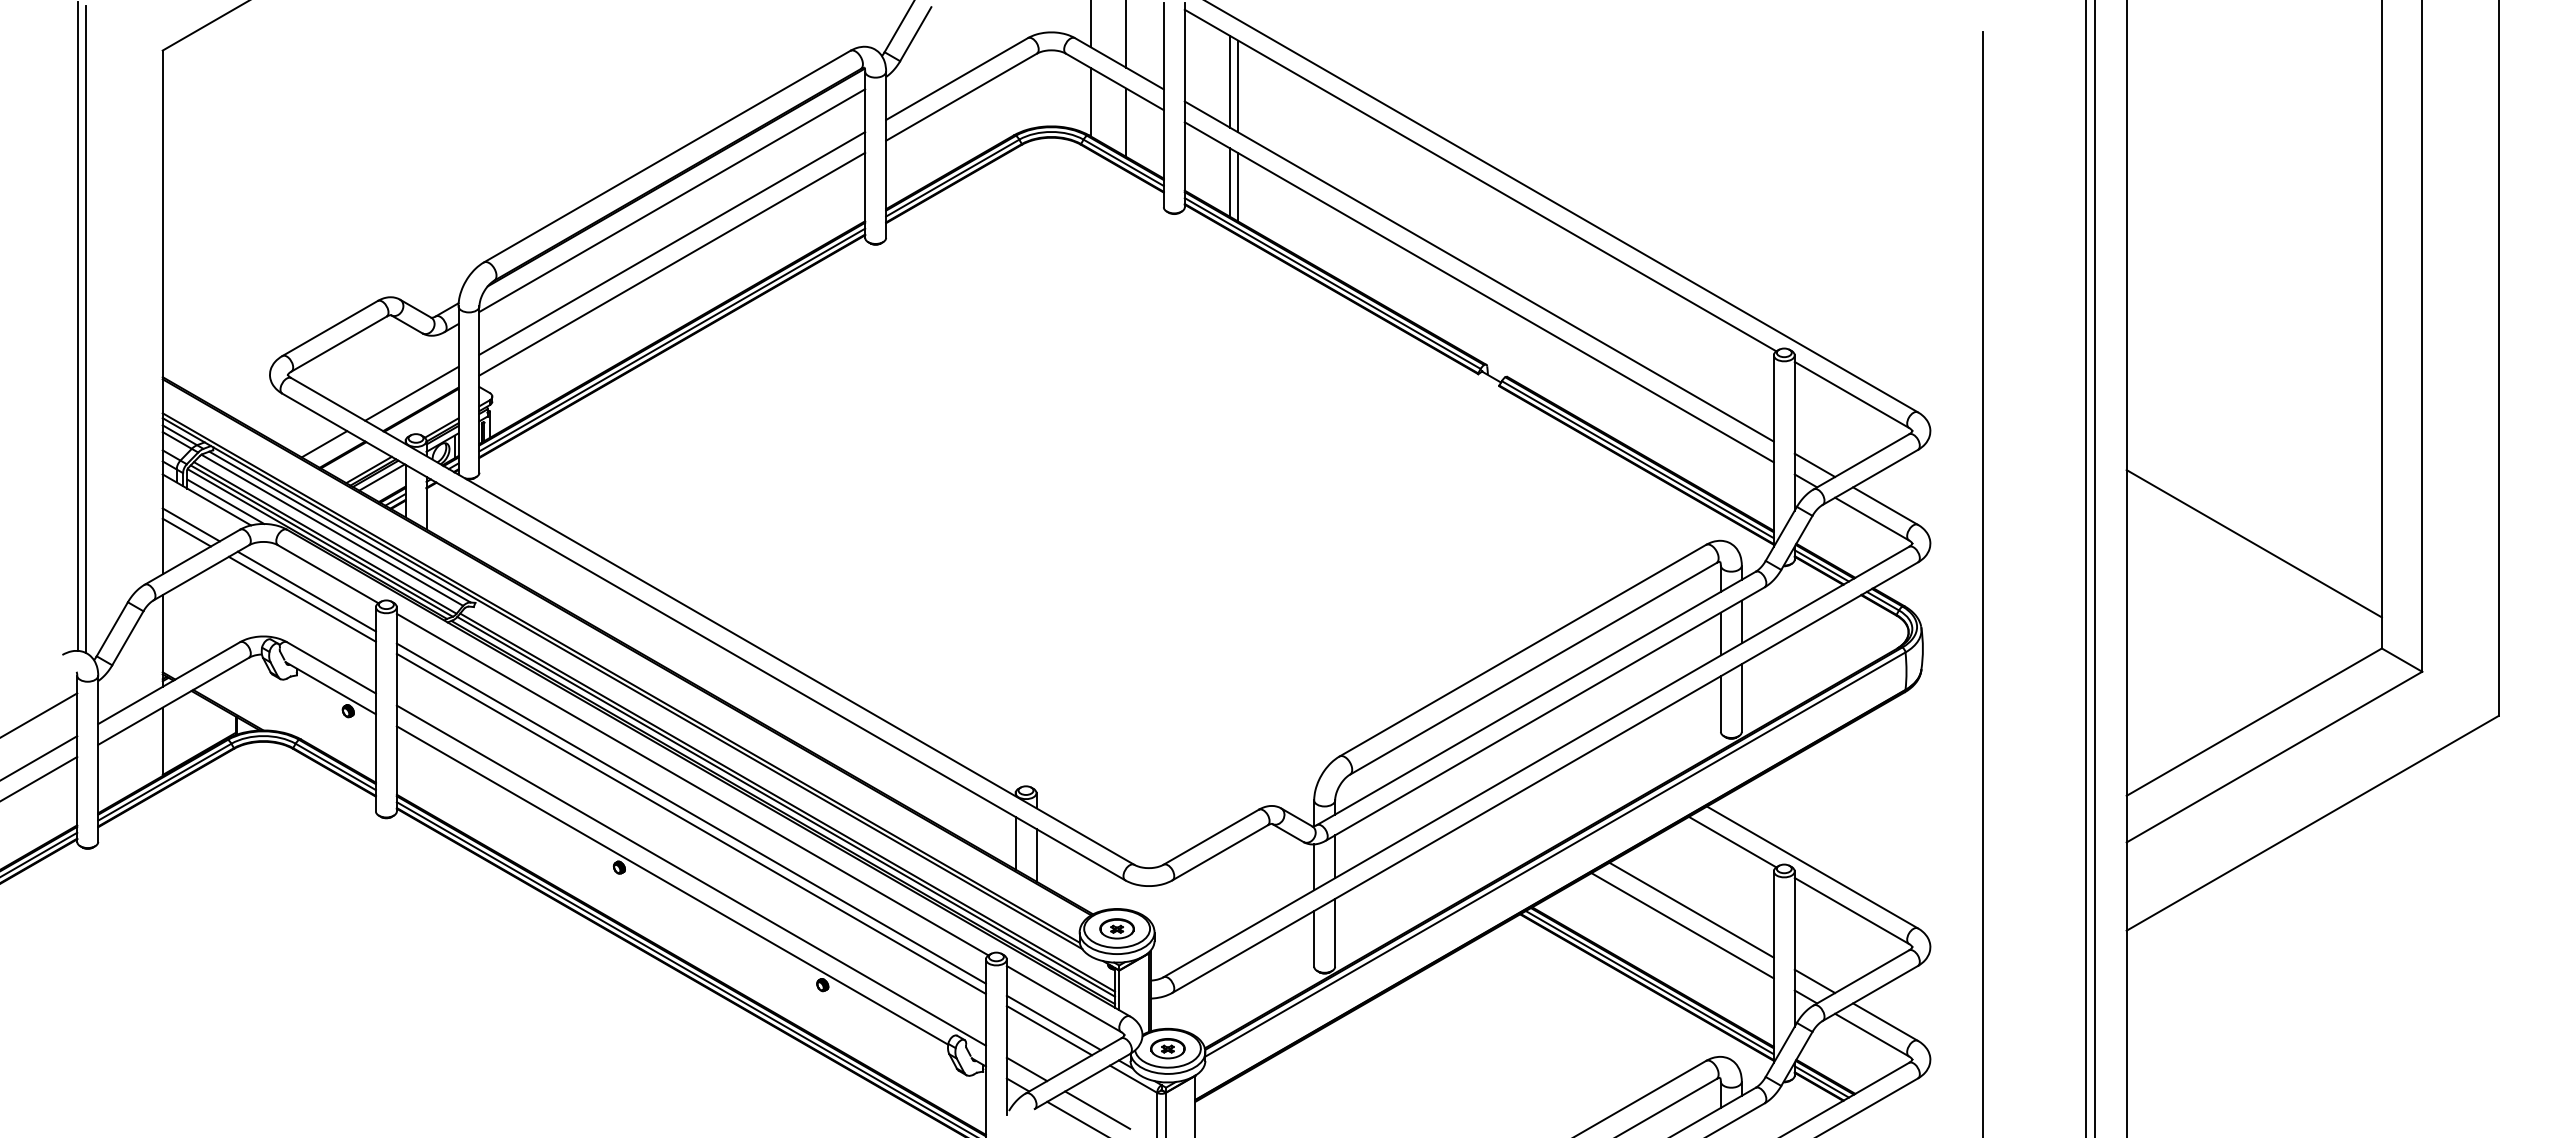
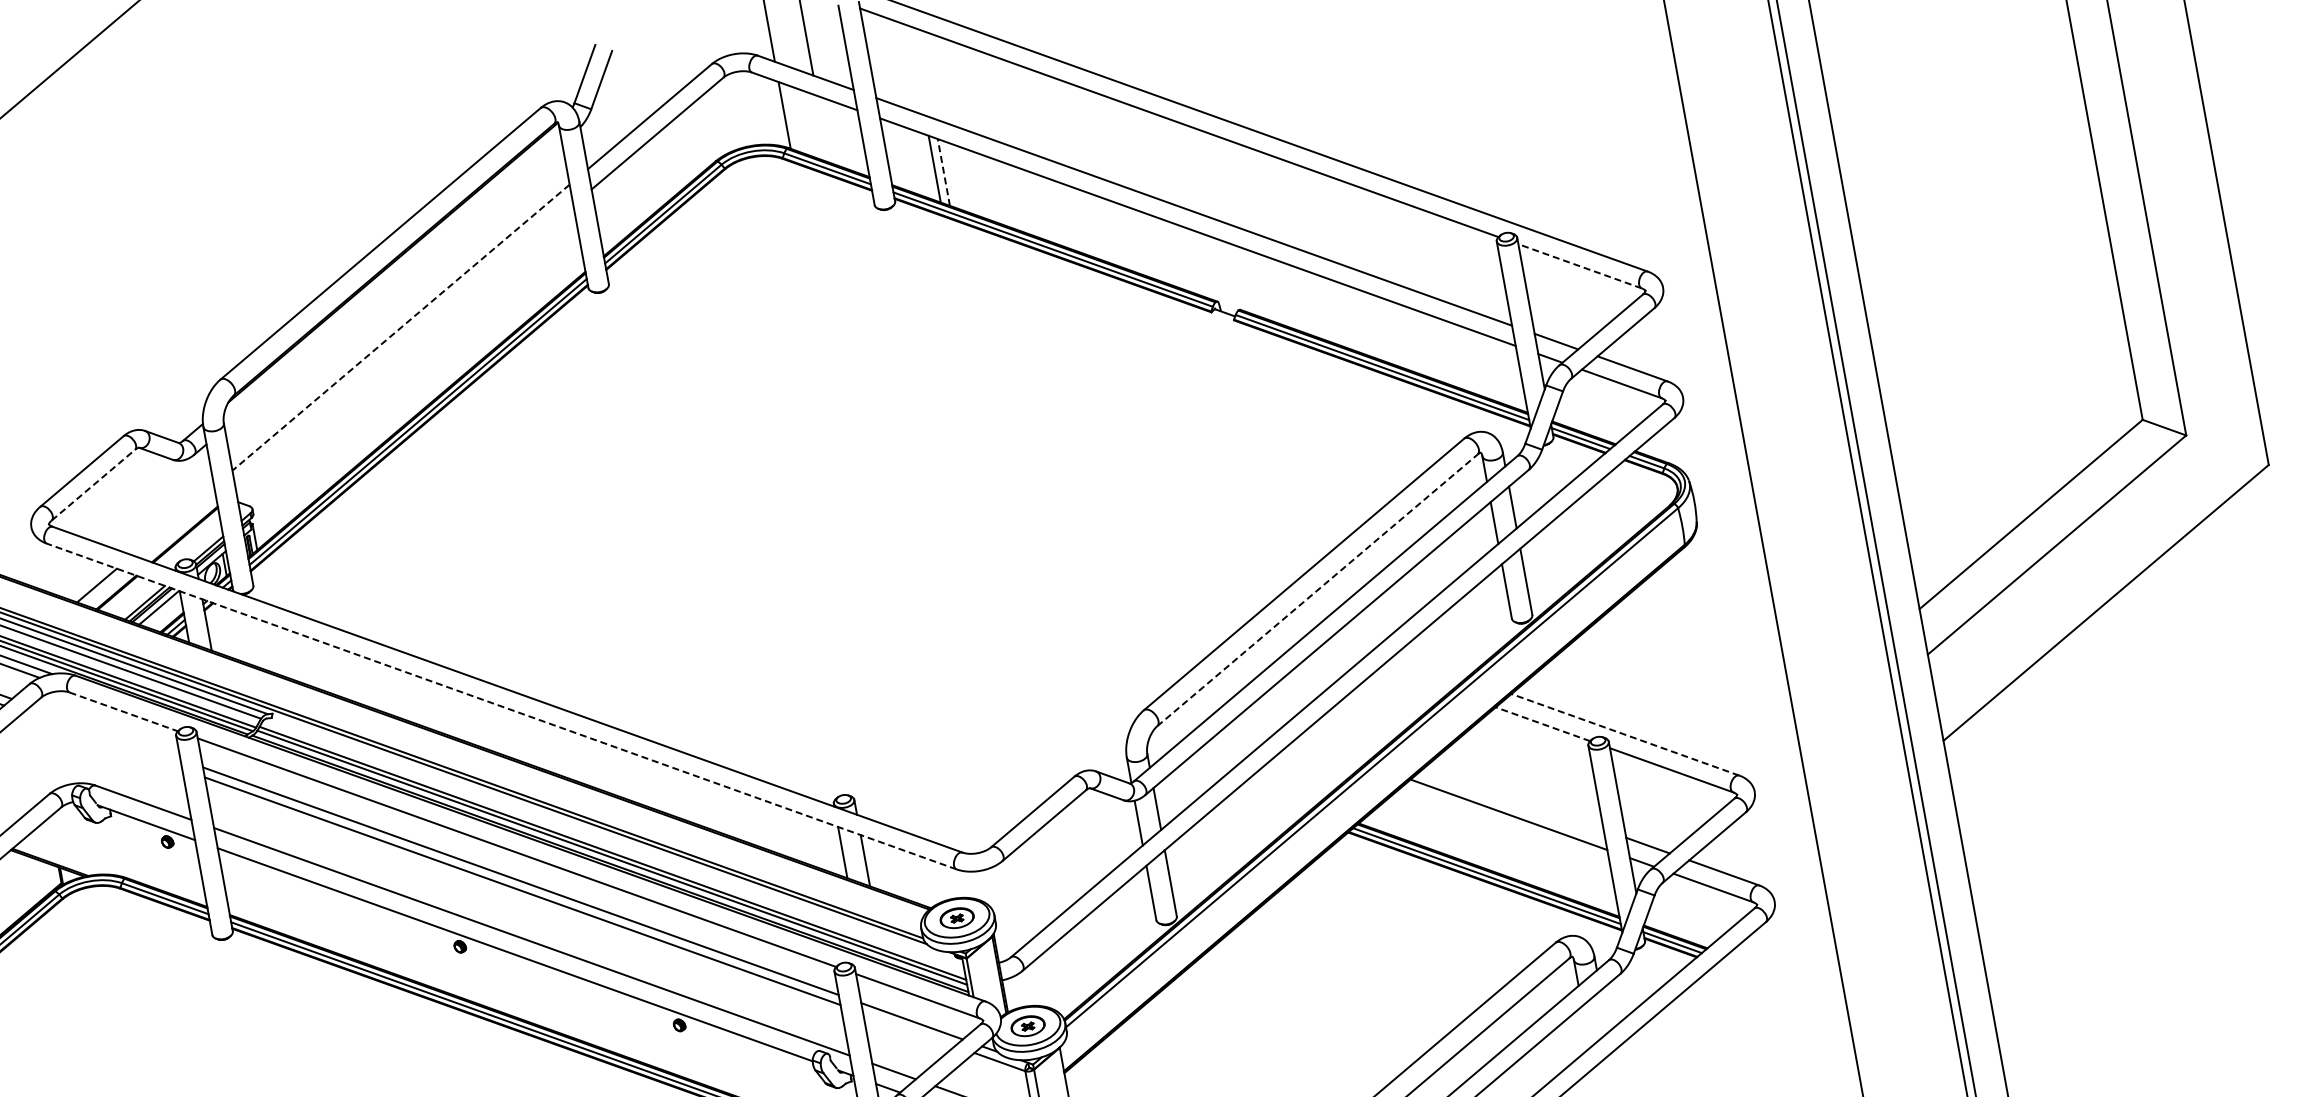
line: (1229, 81) -> (916, 70), removed
line: (1238, 86) -> (926, 73), removed
line: (1126, 122) -> (823, 128), removed
line: (1238, 186) -> (943, 171), solid -> dashed
line: (672, 200) -> (393, 285), removed
line: (672, 243) -> (401, 327), solid -> dashed
line: (672, 263) -> (404, 347), removed
line: (339, 343) -> (93, 484), solid -> dashed
line: (411, 393) -> (172, 520), removed
line: (1851, 394) -> (1579, 265), solid -> dashed
line: (2253, 543) -> (1998, 340), removed
line: (328, 574) -> (124, 712), solid -> dashed
line: (306, 591) -> (105, 732), removed
line: (301, 598) -> (101, 740), removed
line: (703, 637) -> (501, 707), solid -> dashed
line: (1533, 668) -> (1317, 589), solid -> dashed
line: (1732, 841) -> (1542, 723), solid -> dashed
line: (1812, 867) -> (1625, 734), solid -> dashed
line: (1691, 909) -> (1514, 797), removed
line: (1049, 1030) -> (909, 1029), removed

